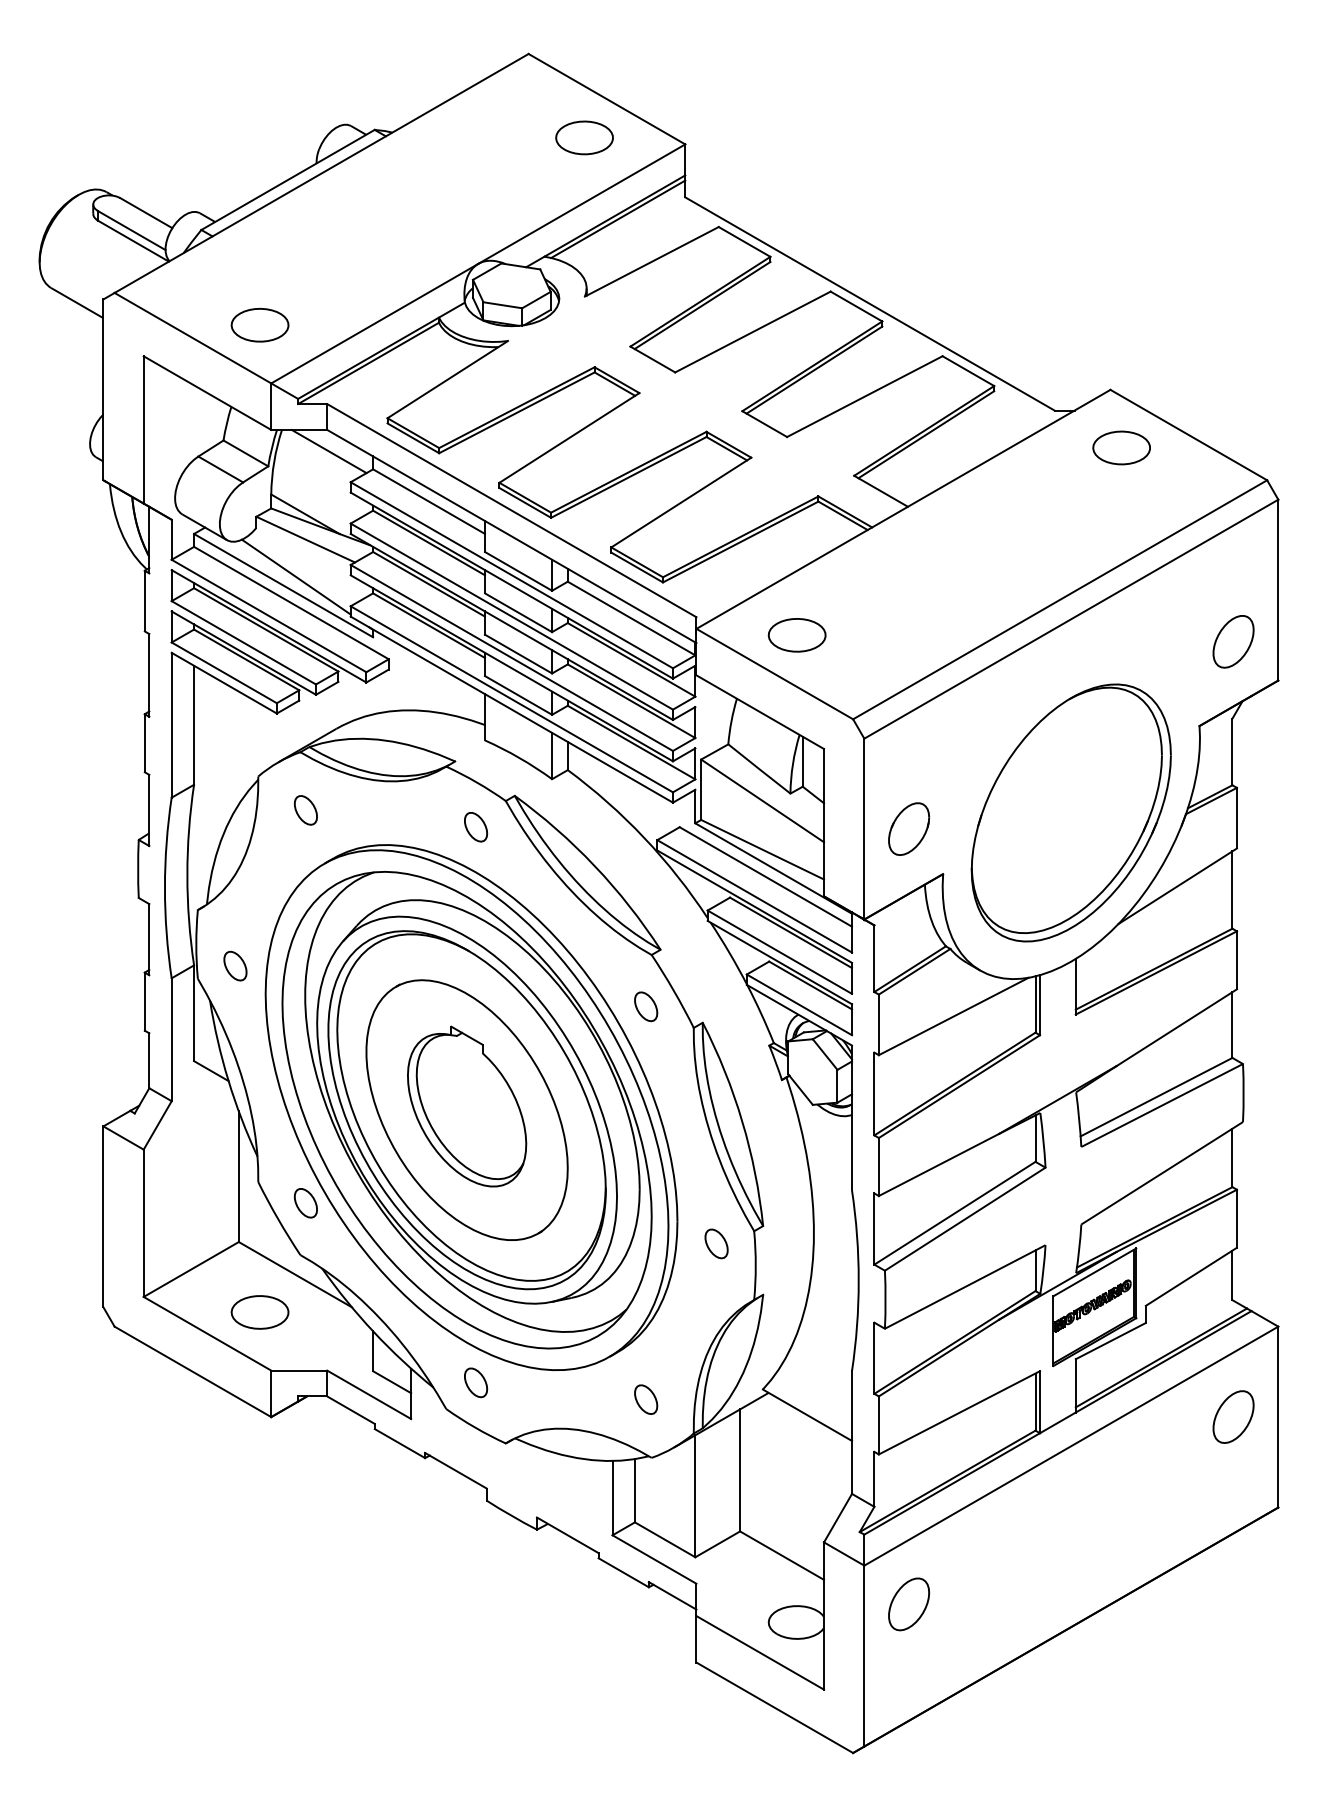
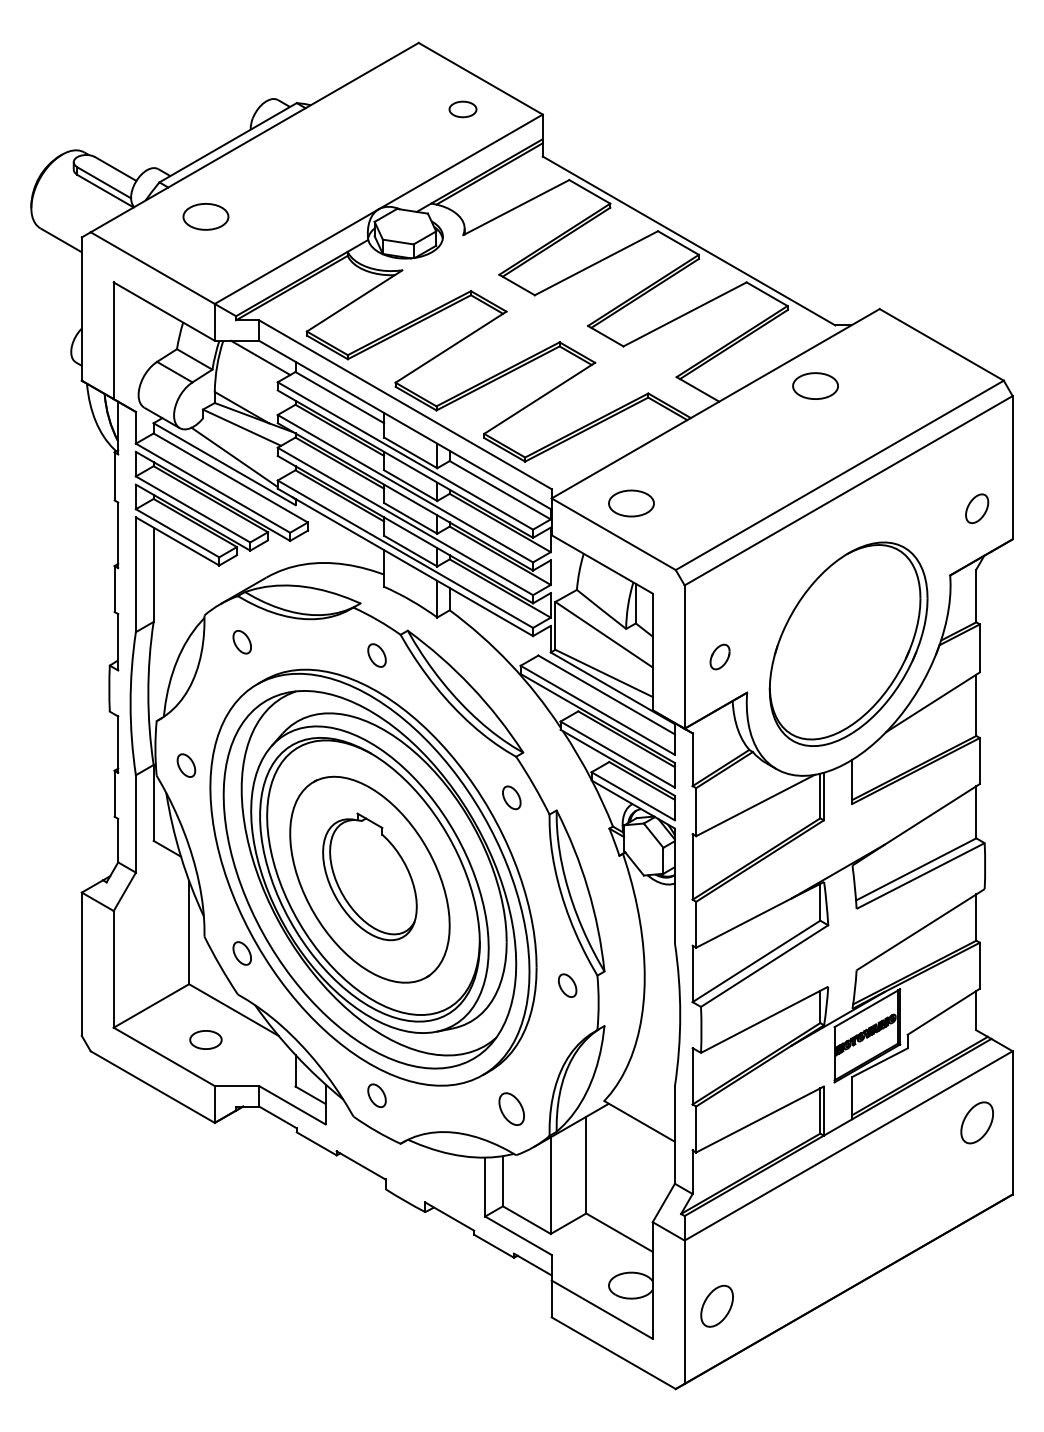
part: (583, 137) -> (462, 109), size x0.6
part: (259, 324) -> (205, 216), moved
part: (1121, 447) -> (815, 385), moved
part: (1232, 641) -> (976, 508), size x0.7
part: (908, 828) -> (719, 656), size x0.6
part: (259, 1311) -> (205, 1039), size x0.7
part: (645, 1398) -> (511, 1108), size x1.4
part: (908, 1603) -> (716, 1305), moved

